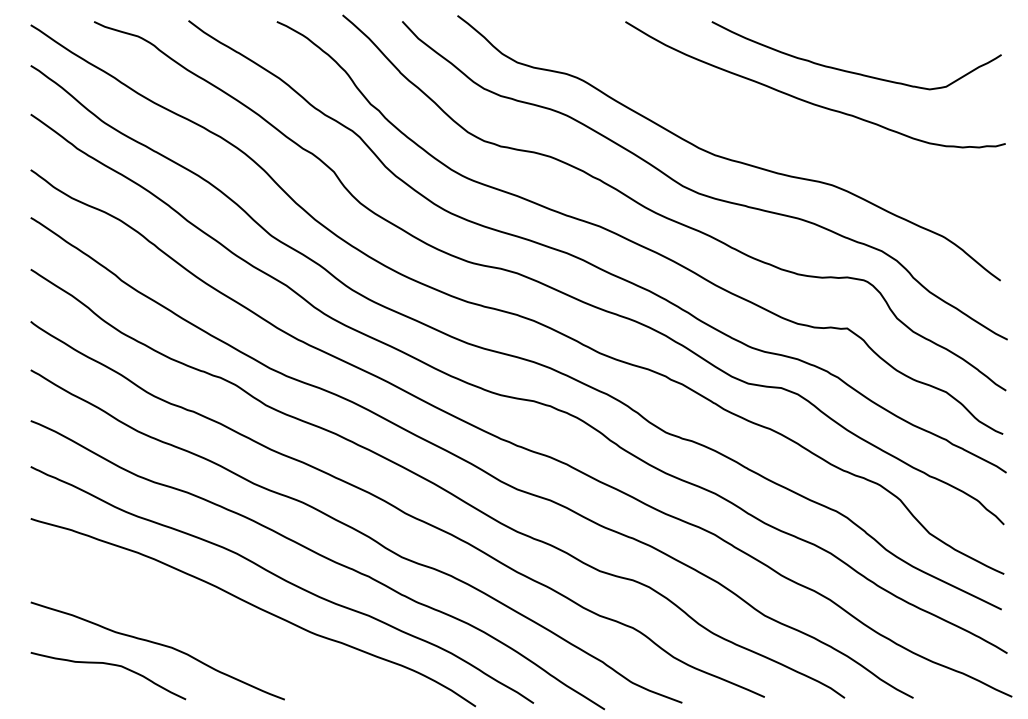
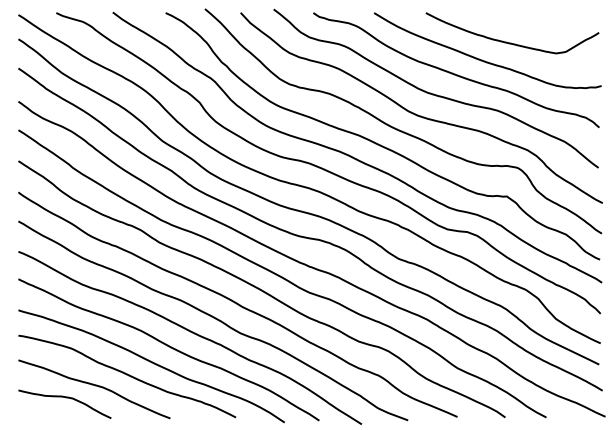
curve: (761, 122) -> (455, 73), added
curve: (213, 627) -> (127, 375), added

